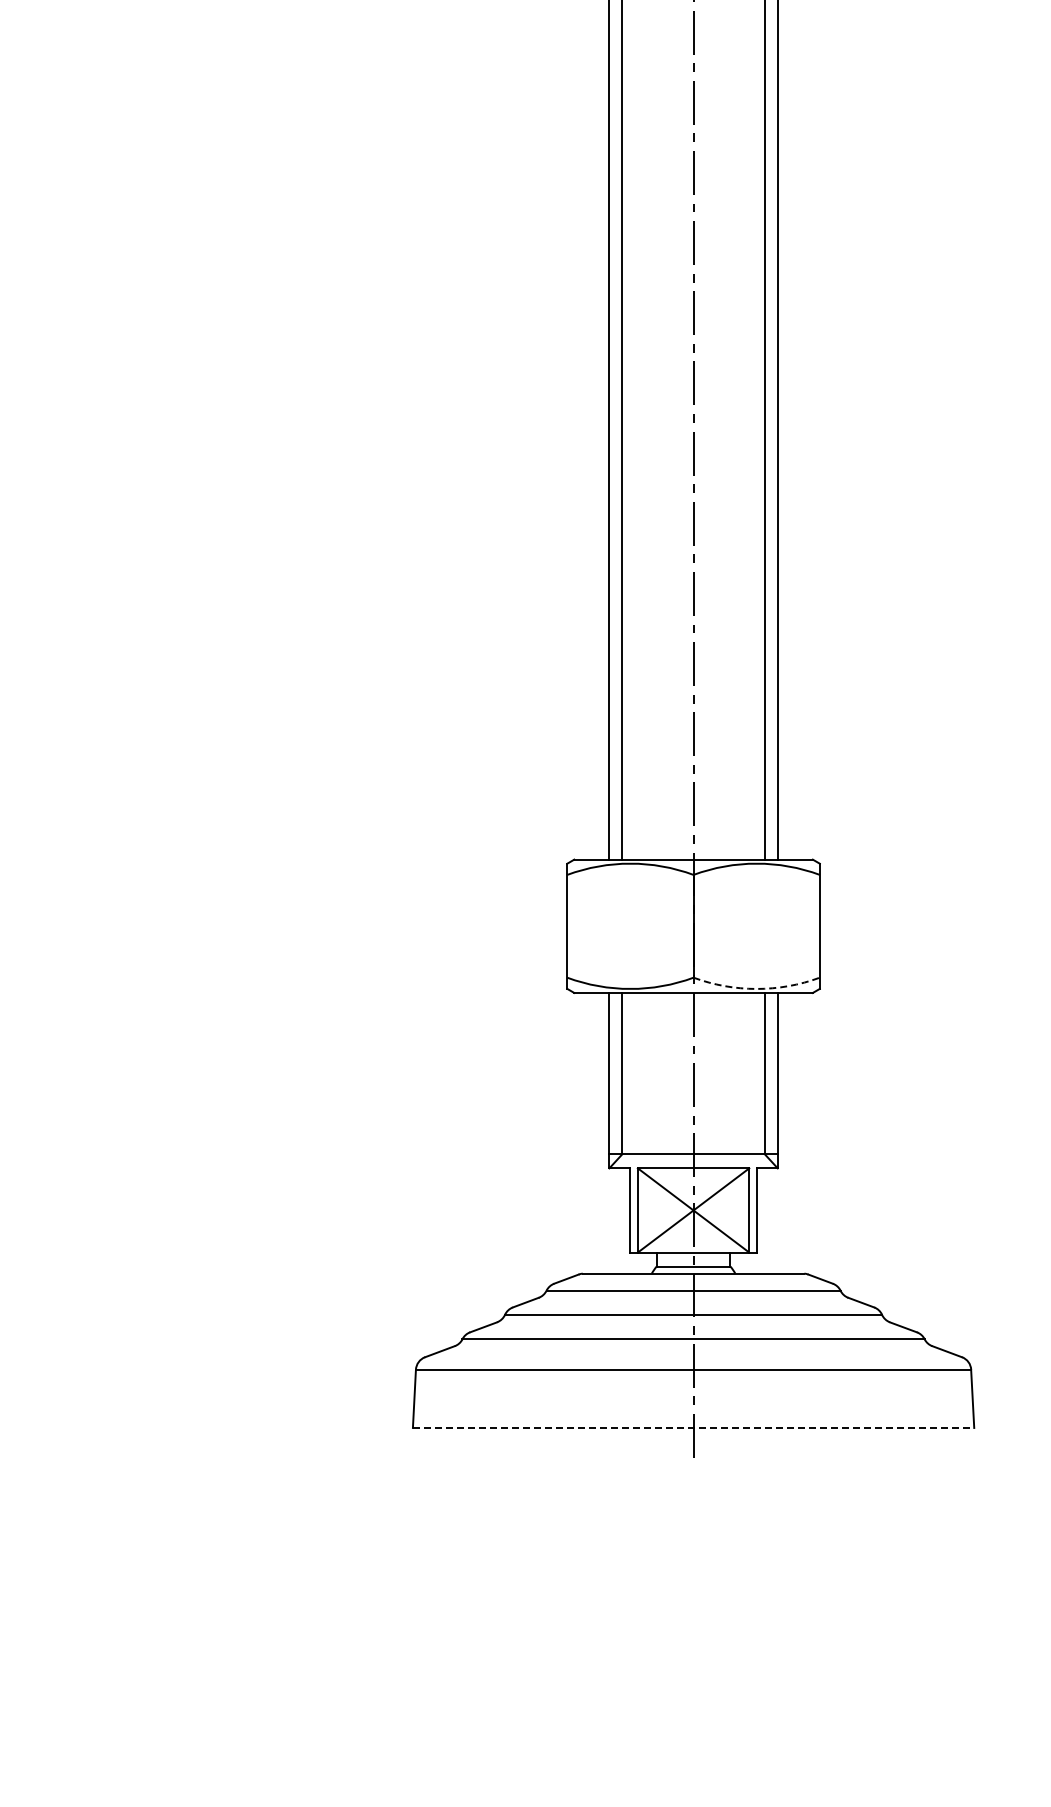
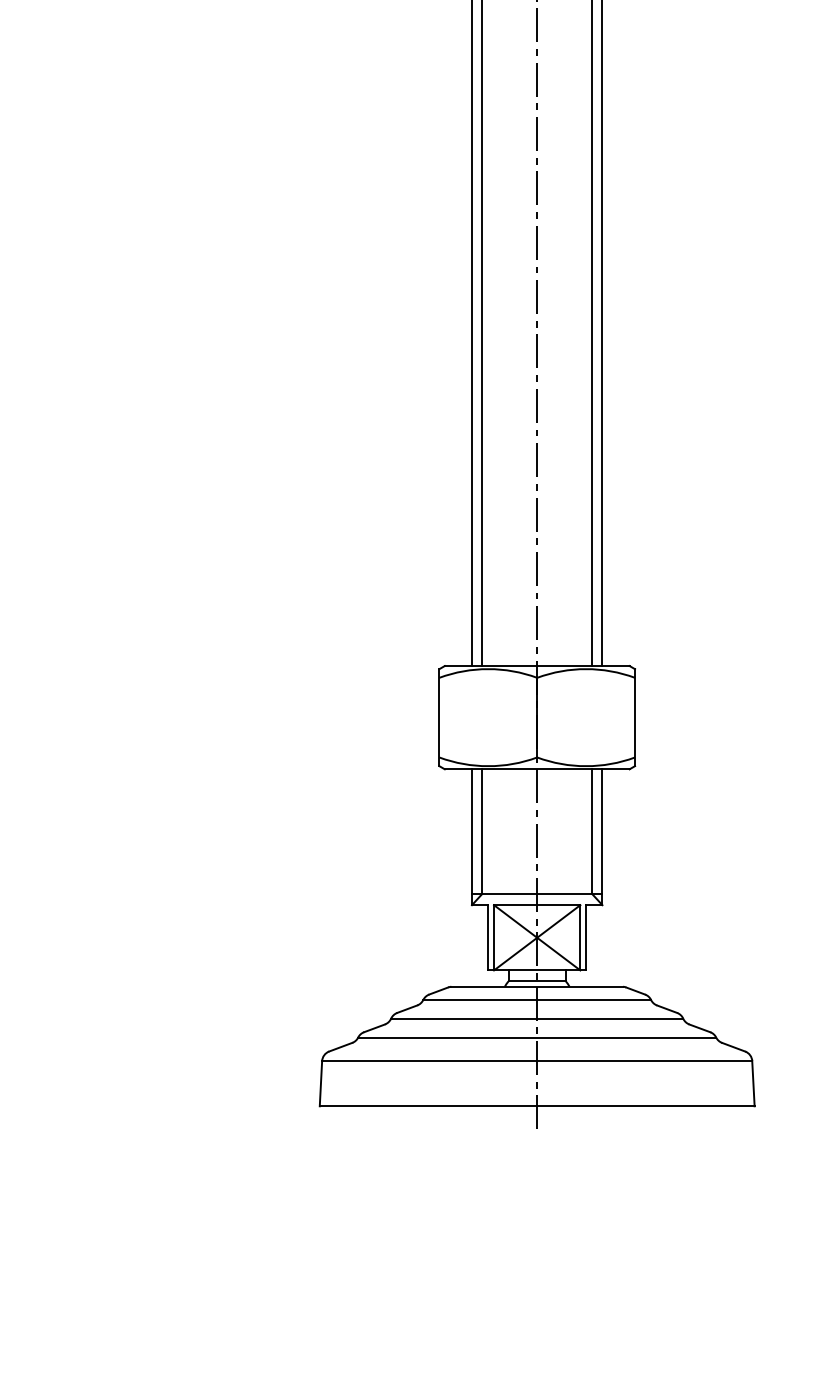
arc: (756, 988) -> (585, 765), dashed -> solid
line: (693, 1427) -> (537, 1105), dashed -> solid

